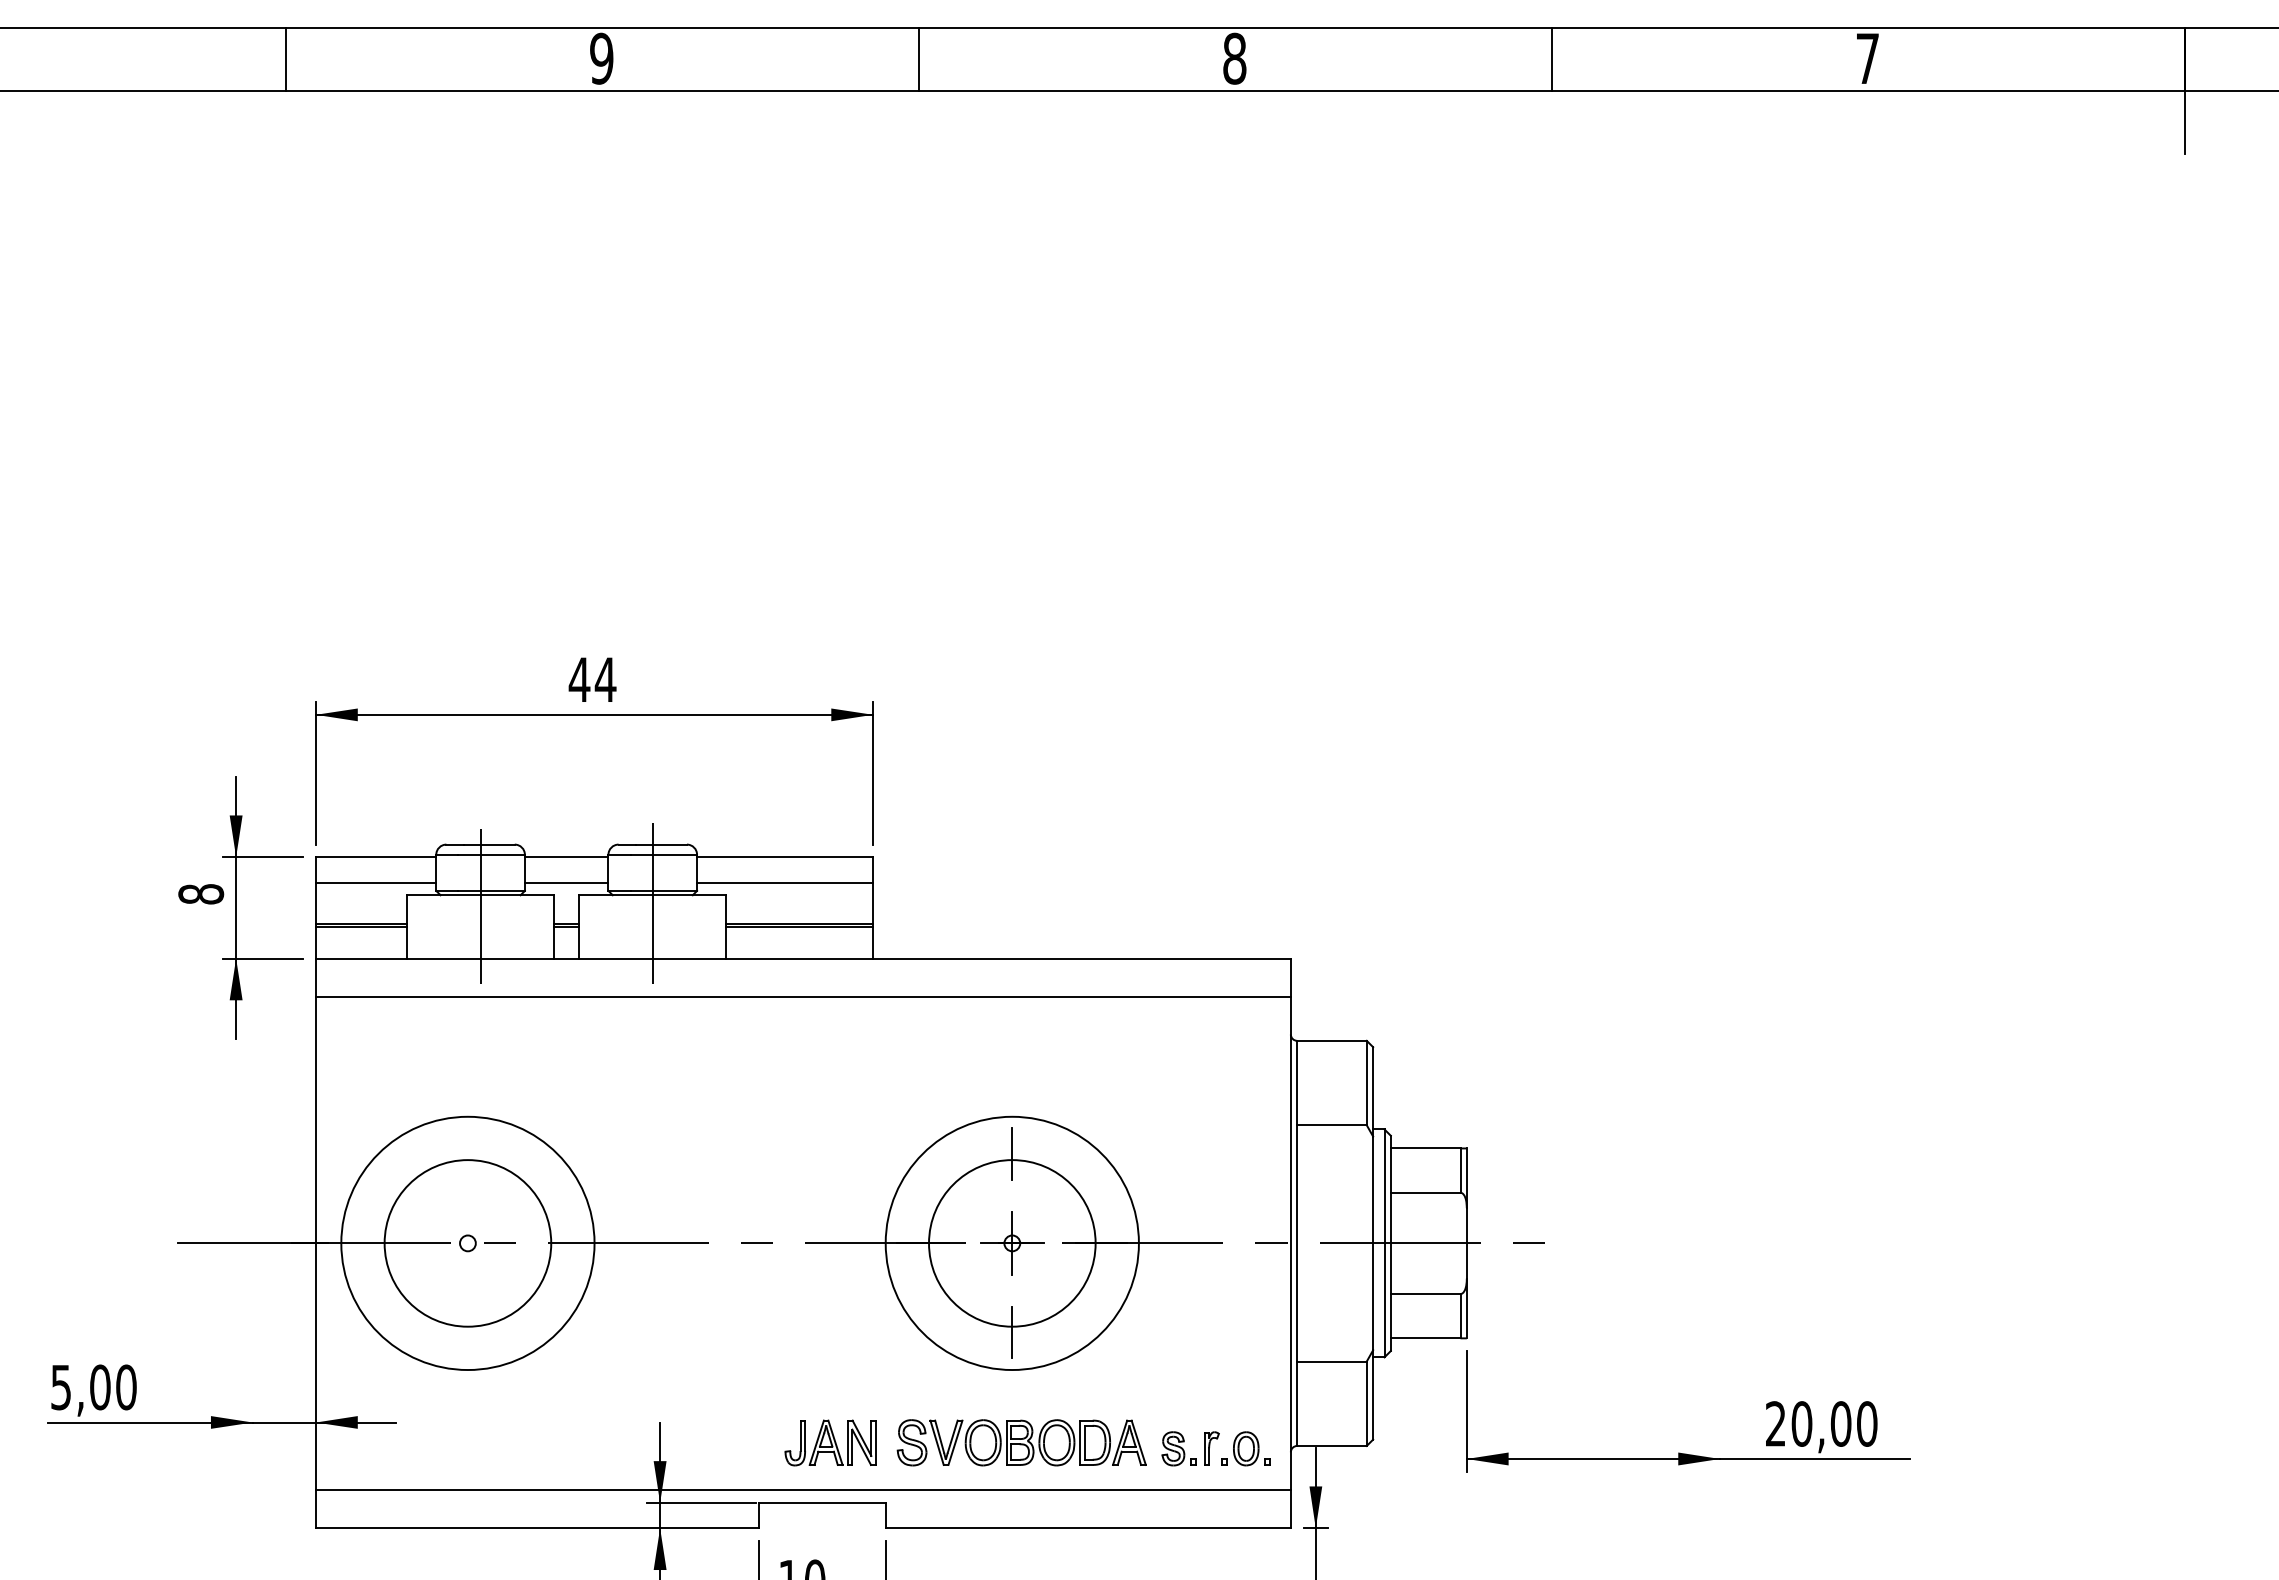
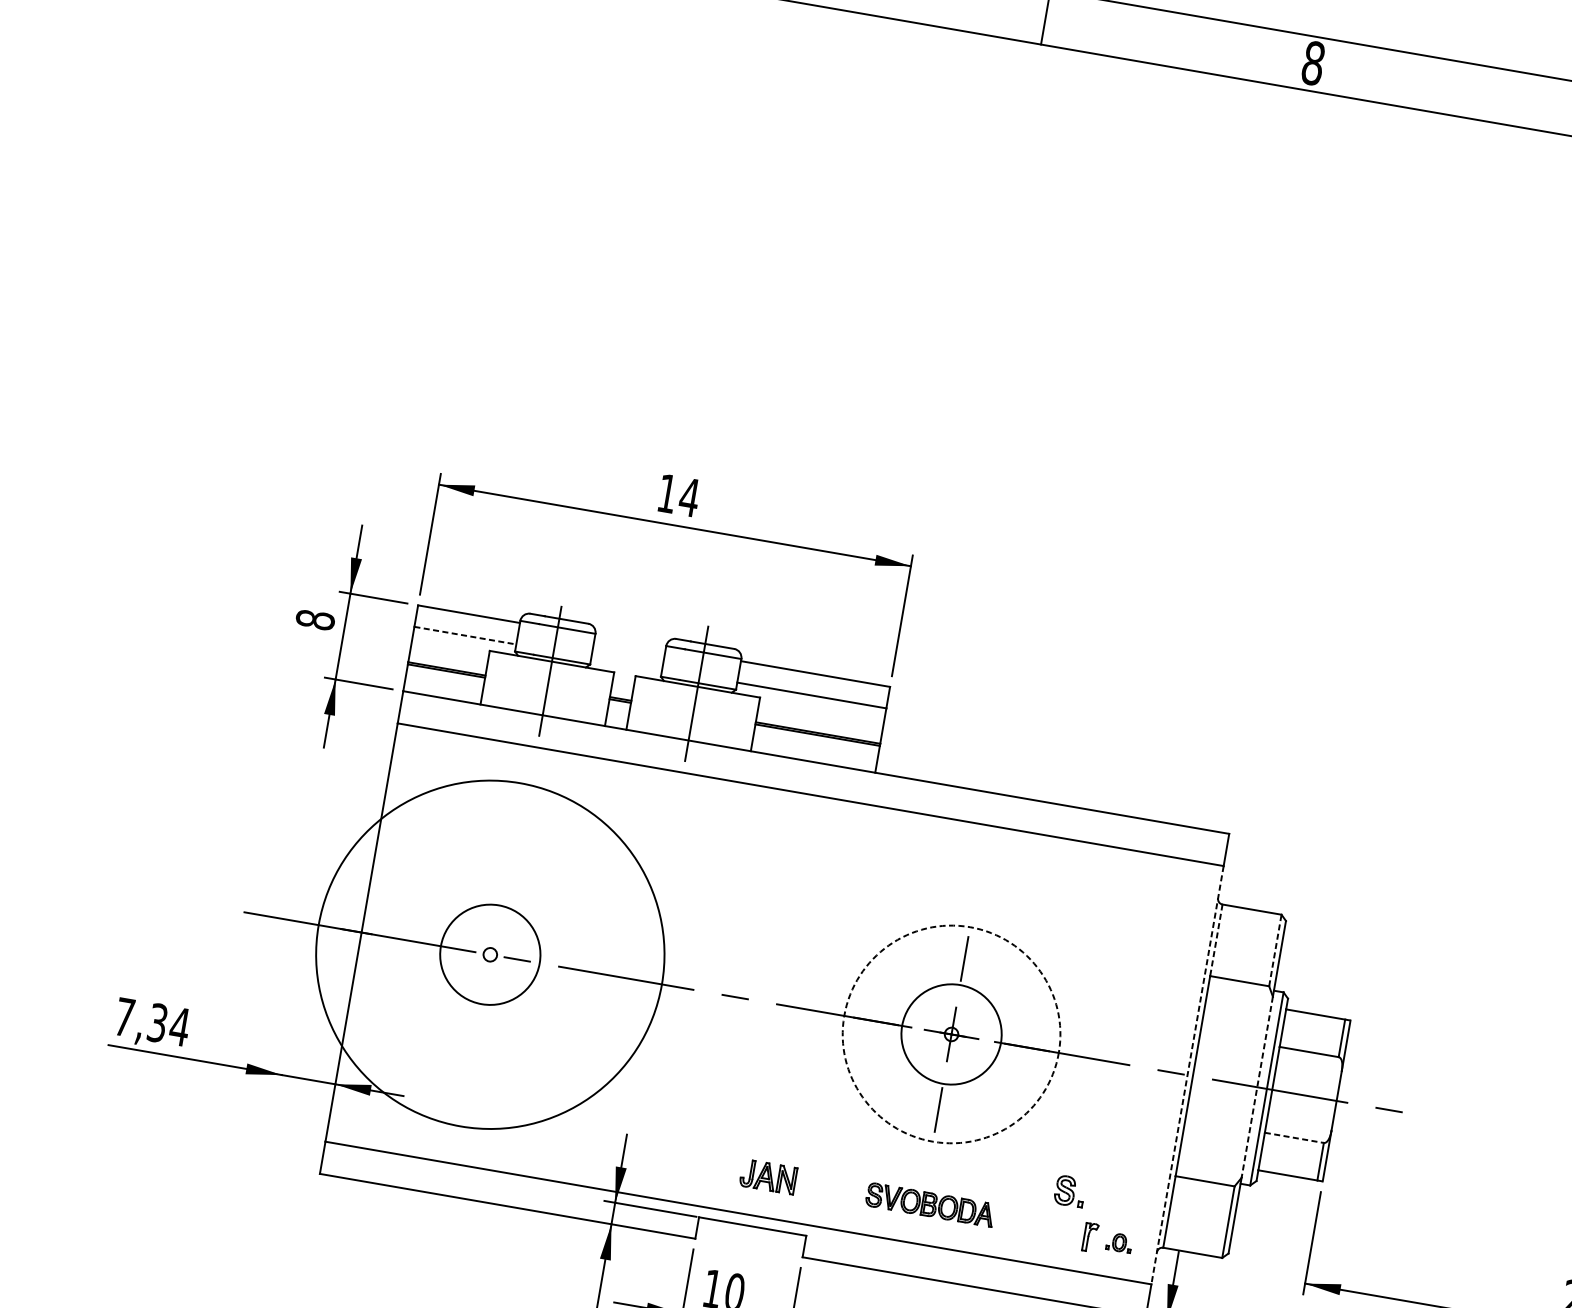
text: (579, 679) -> (667, 493), 44 -> 14
line: (566, 857) -> (630, 642), removed
line: (376, 882) -> (465, 635), solid -> dashed
line: (566, 882) -> (626, 663), removed
line: (1366, 1082) -> (1275, 949), solid -> dashed
line: (1297, 1083) -> (1216, 940), solid -> dashed
circle: (467, 1243) -> (489, 954), size x0.7
circle: (467, 1243) -> (489, 954), size x1.6
circle: (1011, 1243) -> (950, 1034), solid -> dashed
circle: (1012, 1243) -> (951, 1034), size x0.7
line: (1290, 1243) -> (1187, 1075), solid -> dashed
line: (1373, 1243) -> (1257, 1087), solid -> dashed
line: (1425, 1294) -> (1294, 1138), solid -> dashed
text: (94, 1387) -> (152, 1022), 5,00 -> 7,34
part: (830, 1442) -> (768, 1176), size x0.7
part: (1021, 1442) -> (930, 1204), size x0.6
part: (1178, 1448) -> (1069, 1191), moved
part: (1245, 1448) -> (1119, 1242), size x0.6

